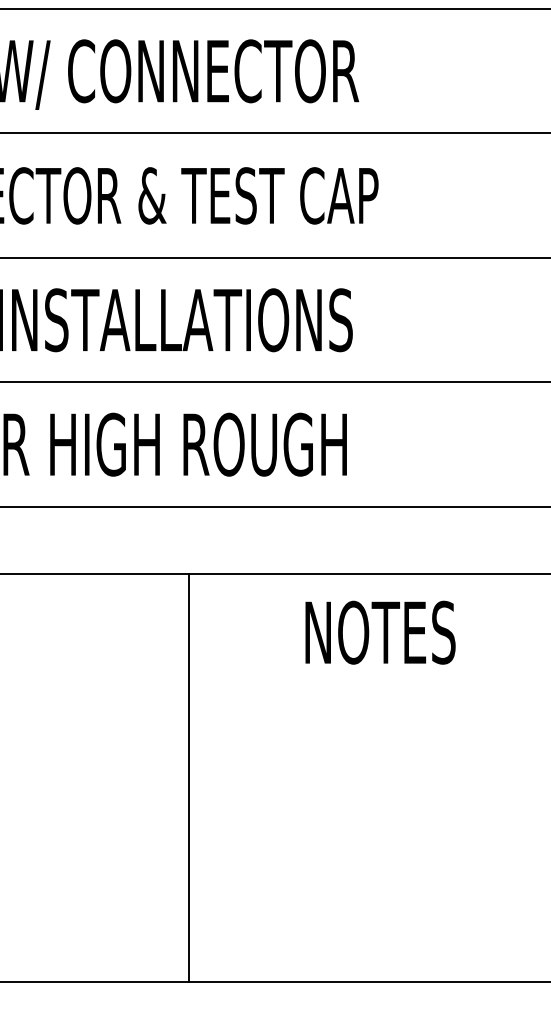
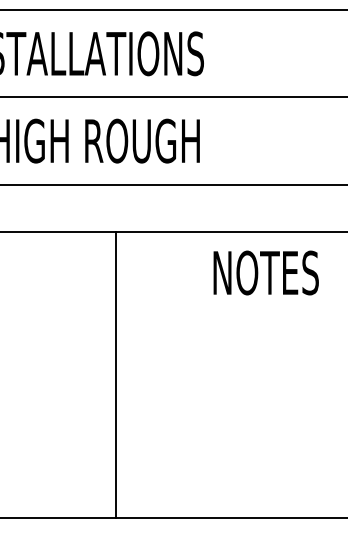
text: (380, 632) -> (266, 272), moved
line: (188, 777) -> (116, 374), moved

